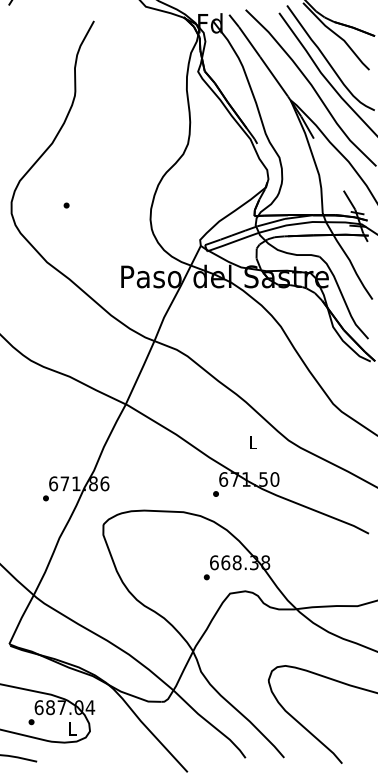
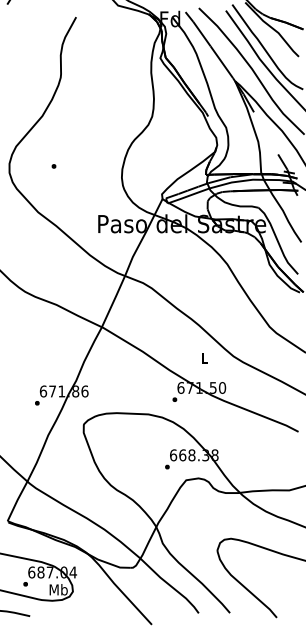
text: (72, 728) -> (58, 589), L -> Mb

